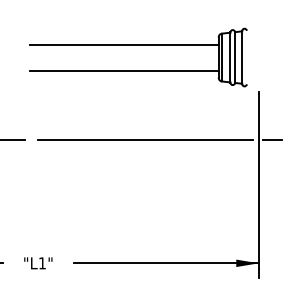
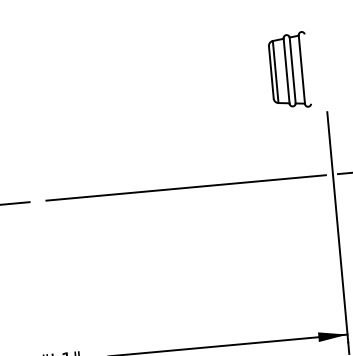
line: (124, 44) -> (147, 66), removed
line: (124, 70) -> (150, 100), removed

